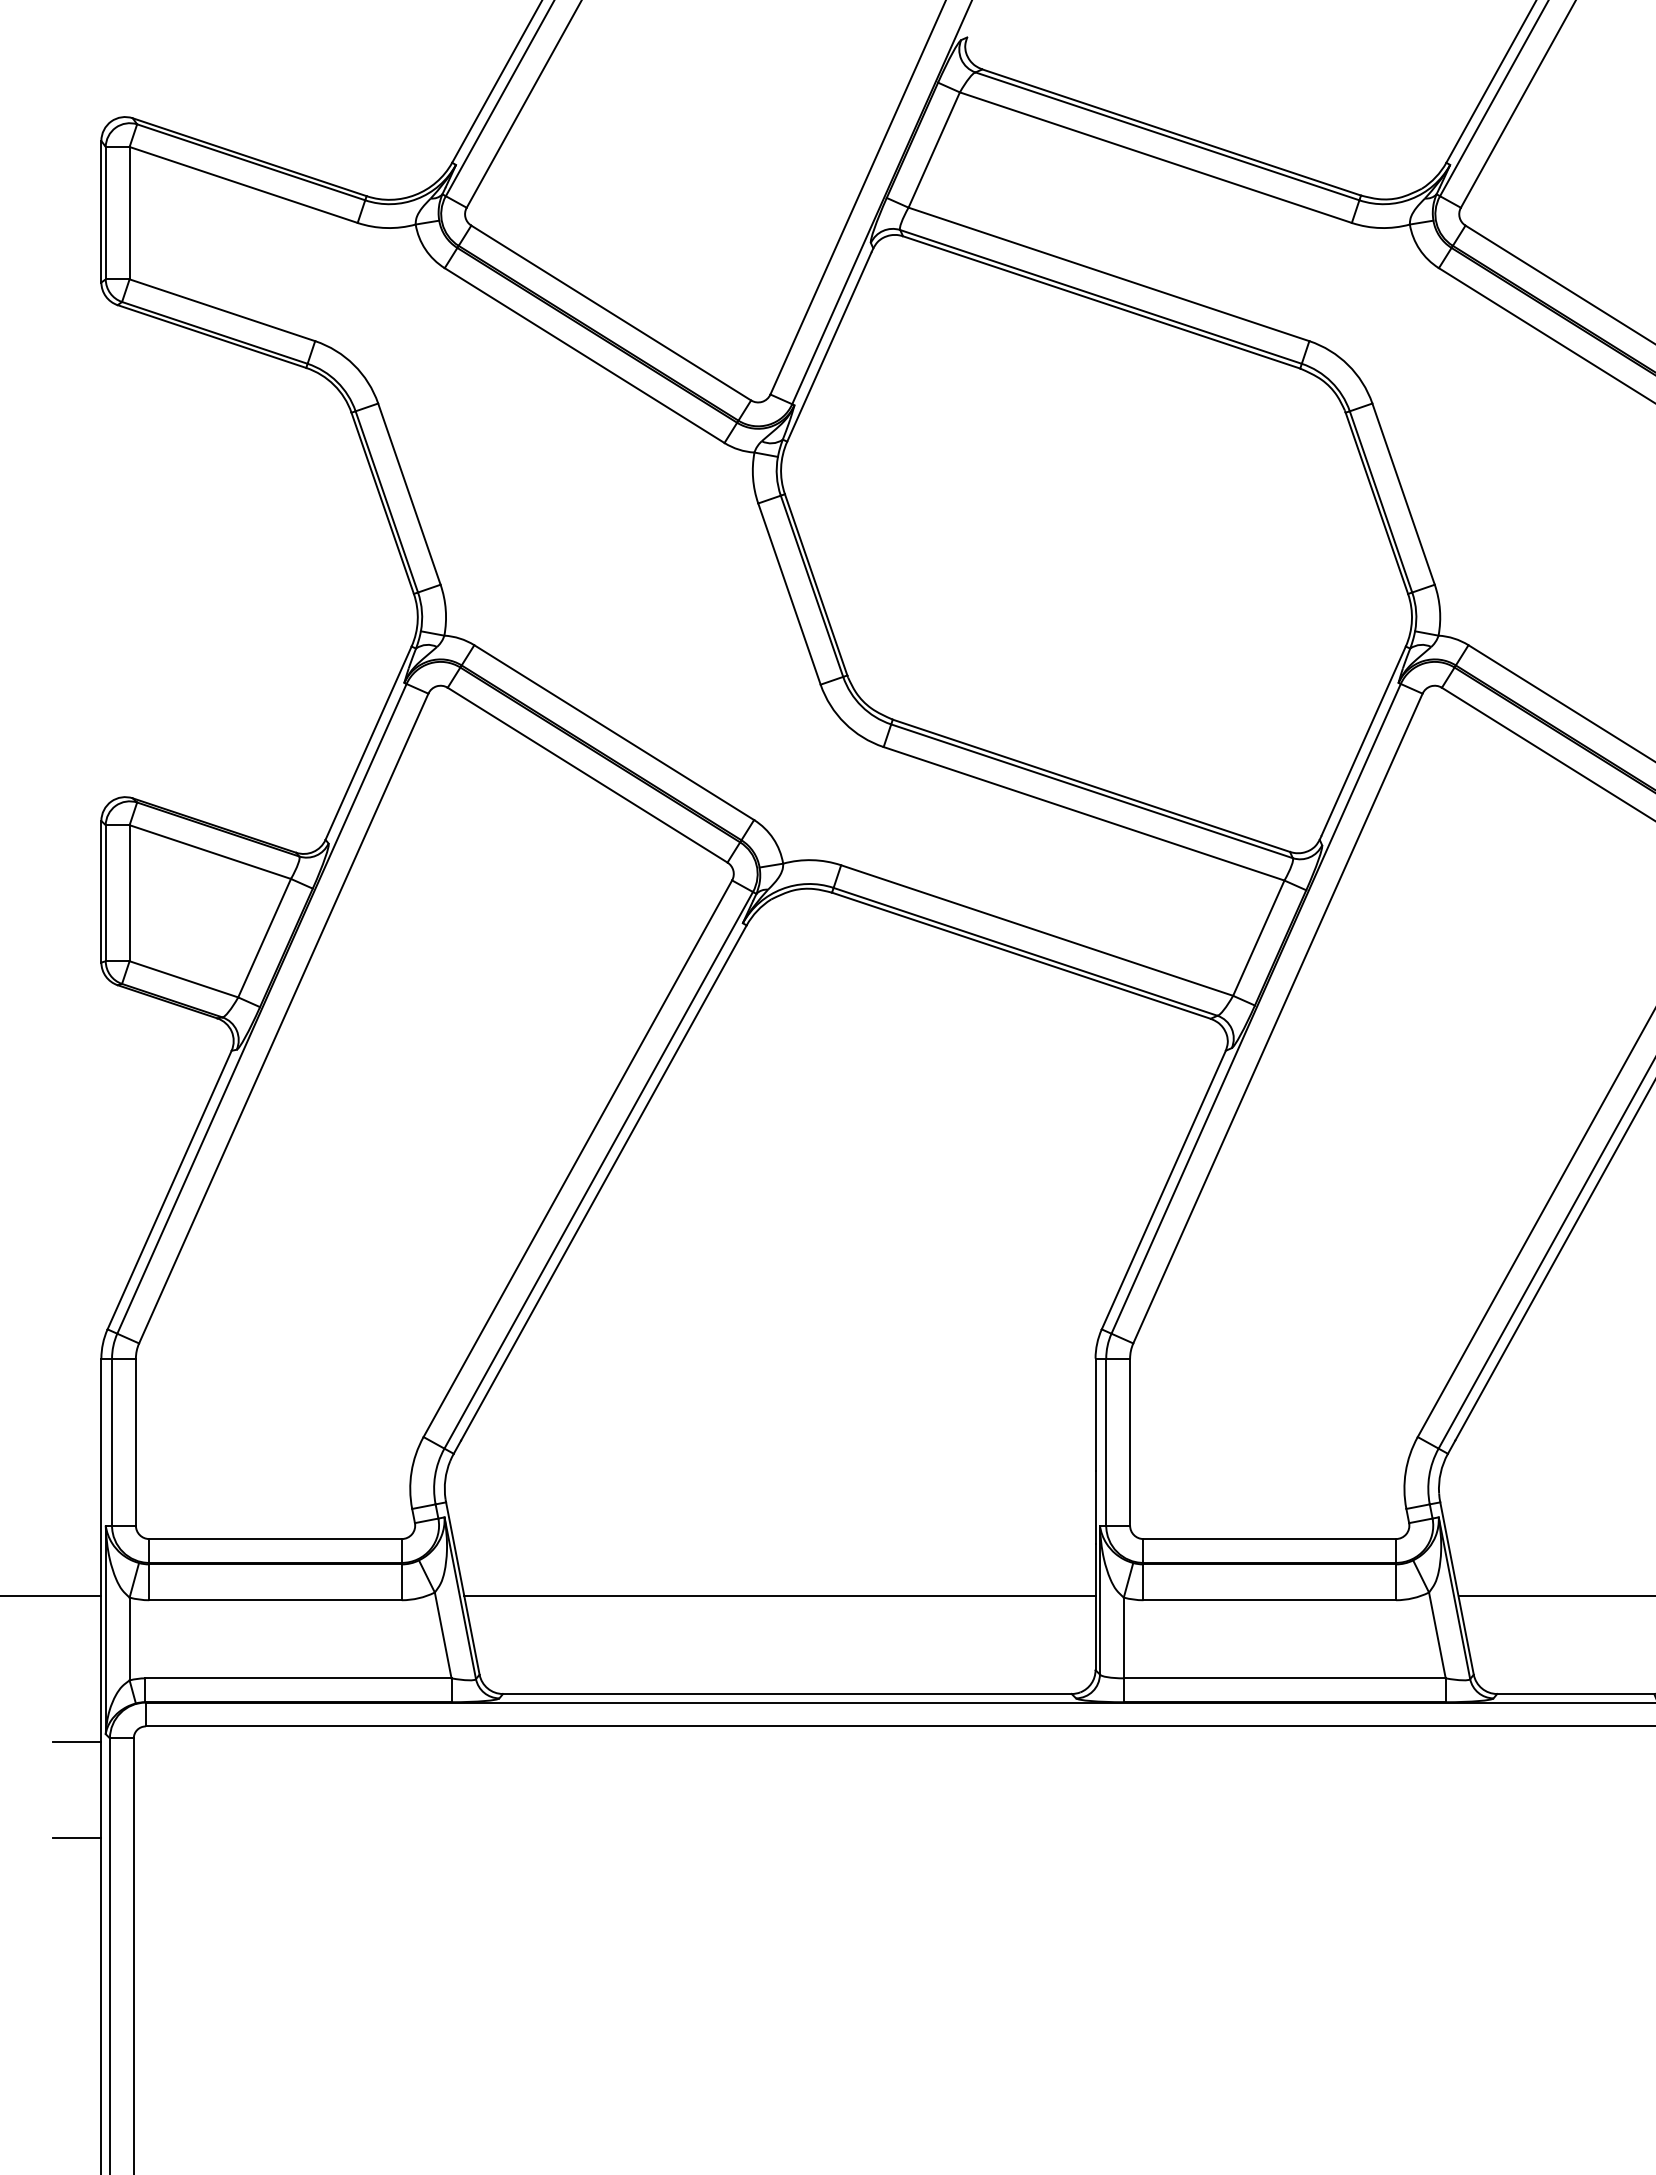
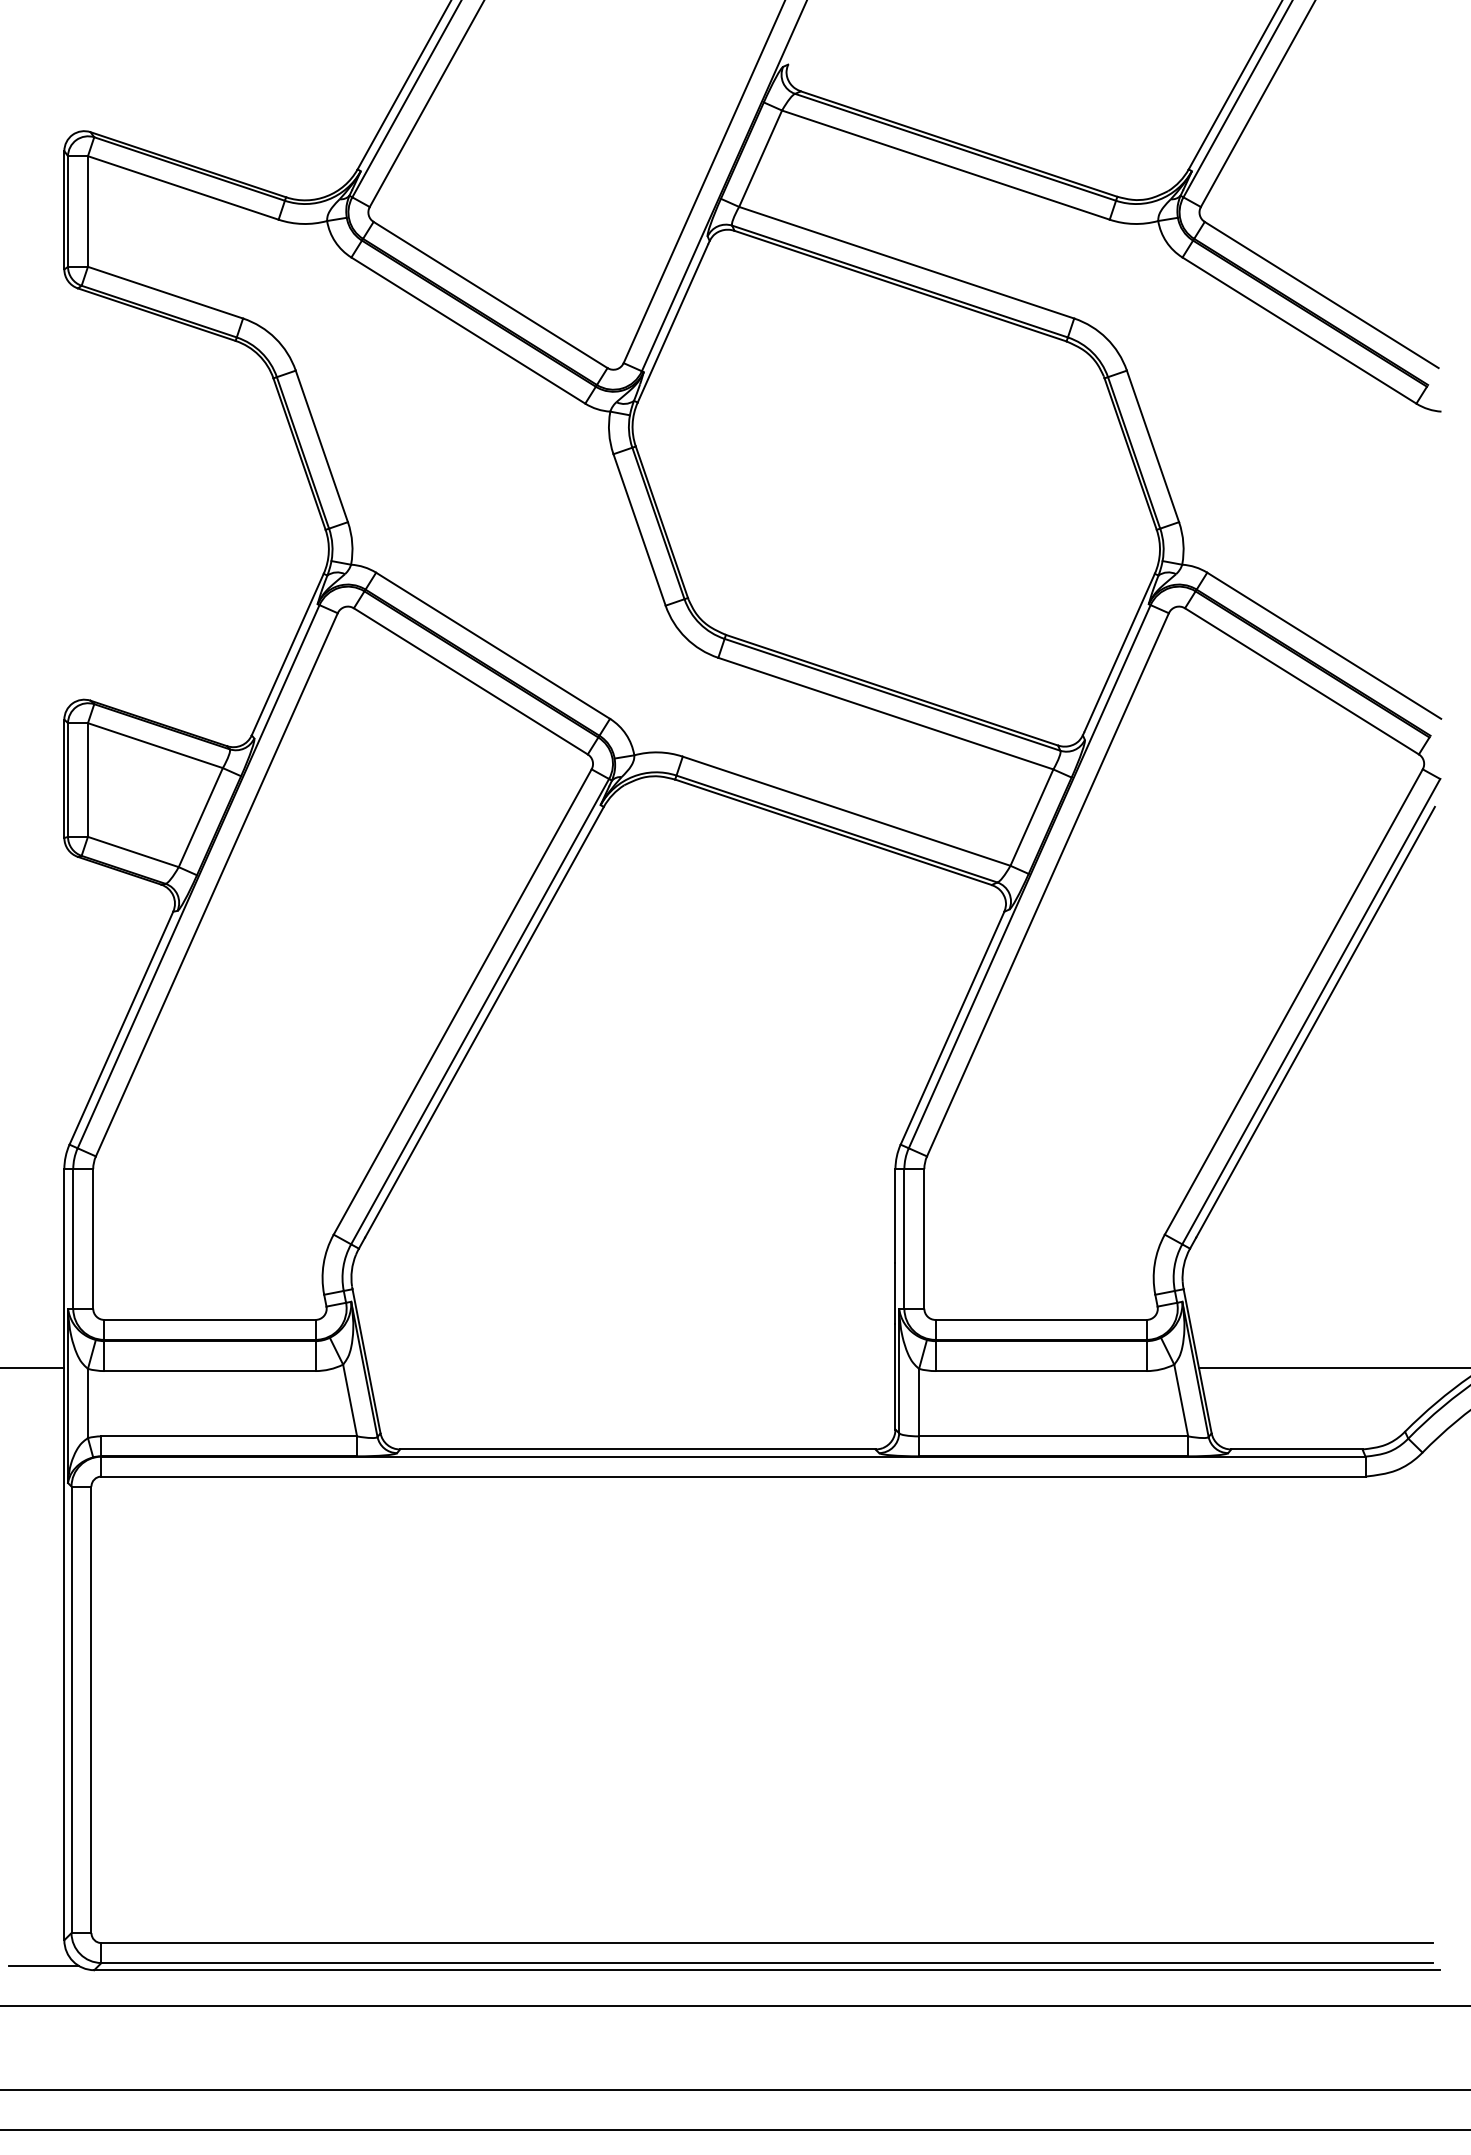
line: (779, 1595) -> (631, 1367), removed
line: (77, 1741) -> (44, 1489), removed
line: (77, 1837) -> (44, 1569), removed

